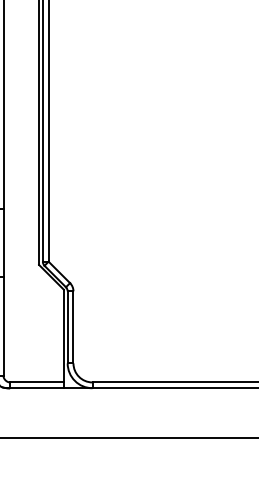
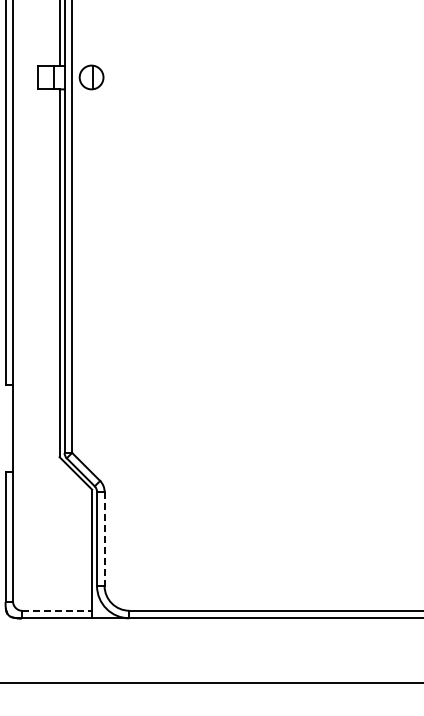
line: (73, 327) -> (104, 539), solid -> dashed
line: (37, 382) -> (57, 610), solid -> dashed

